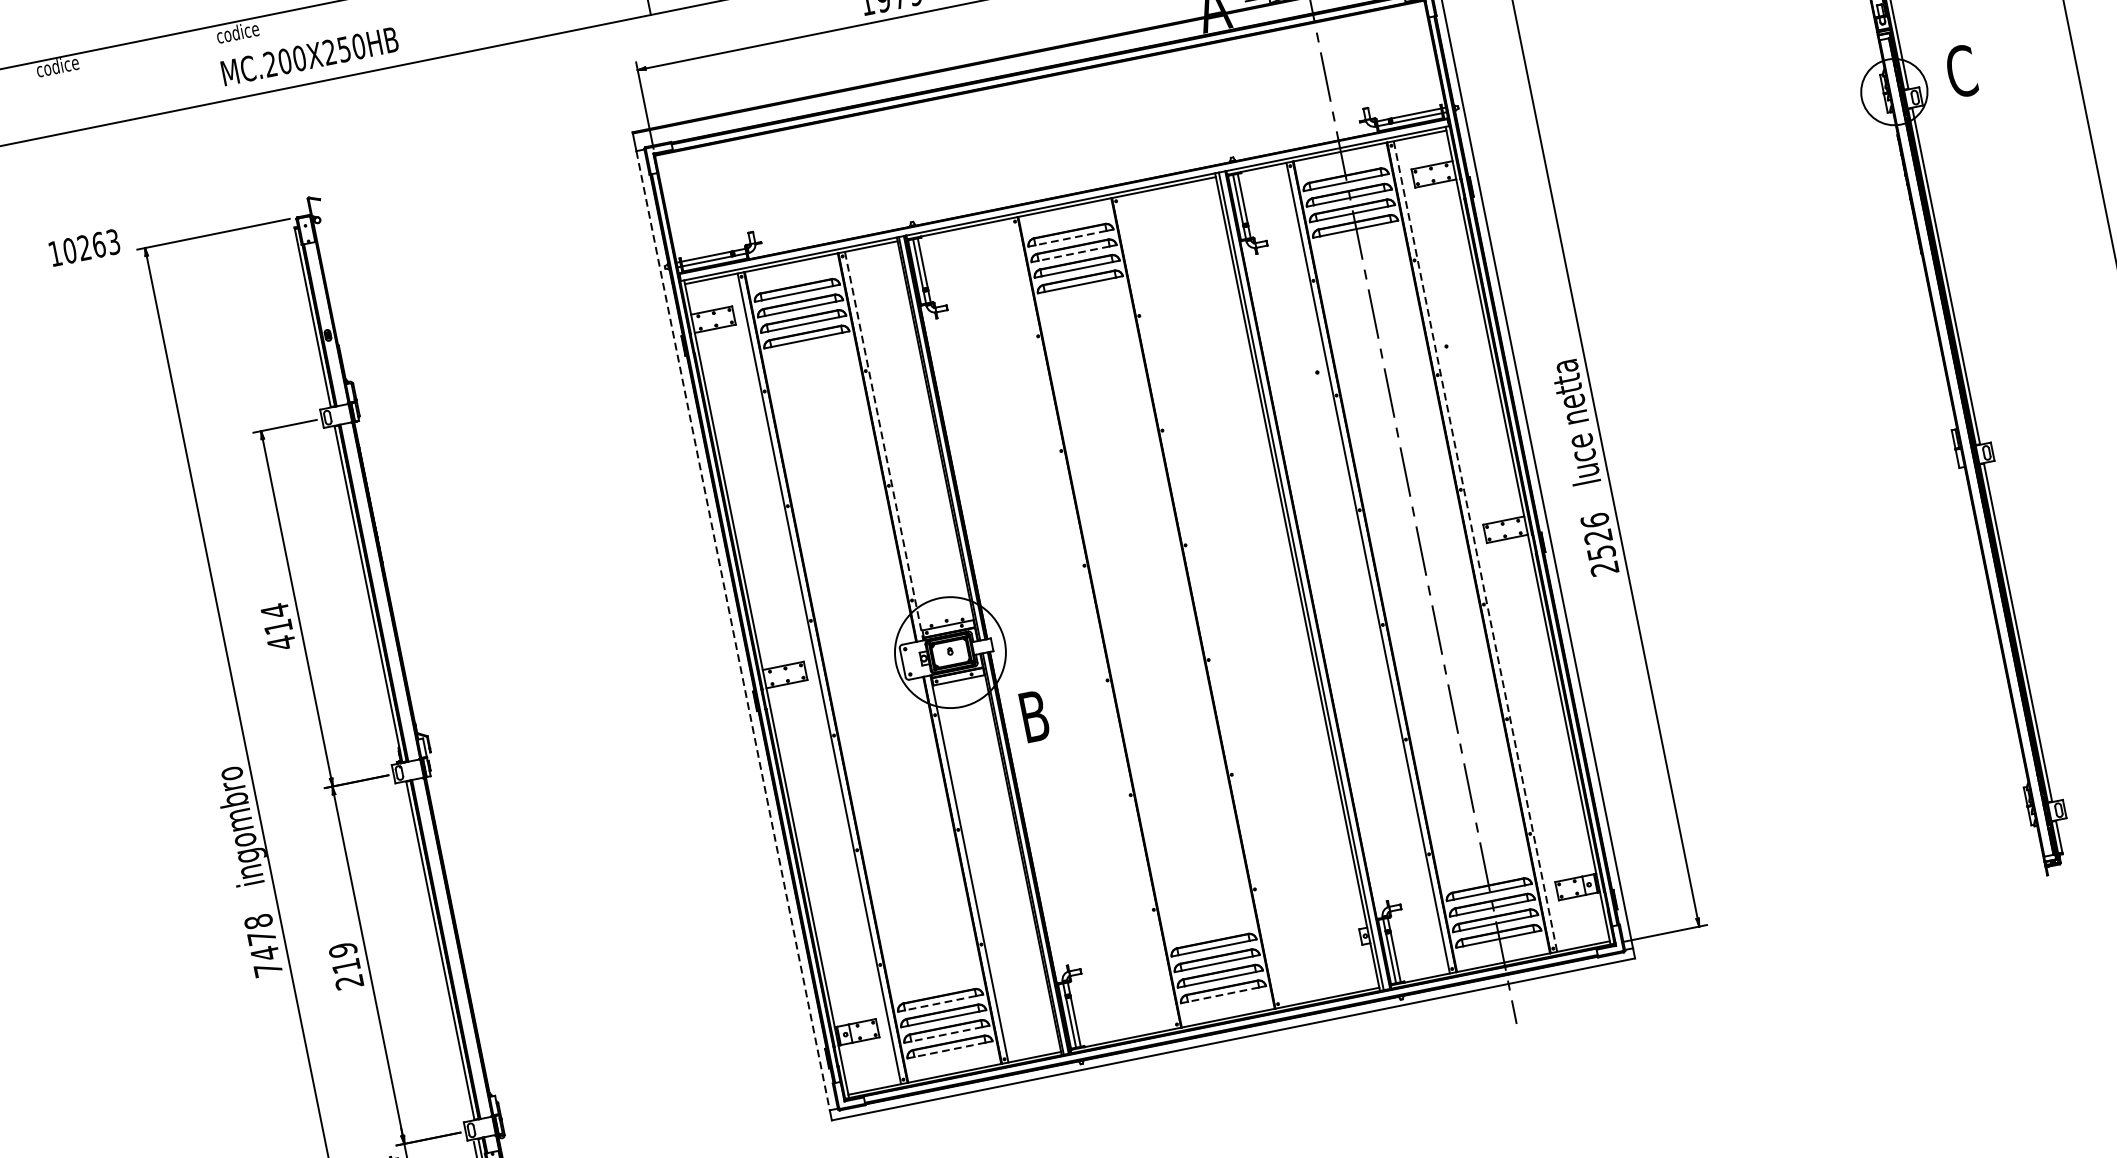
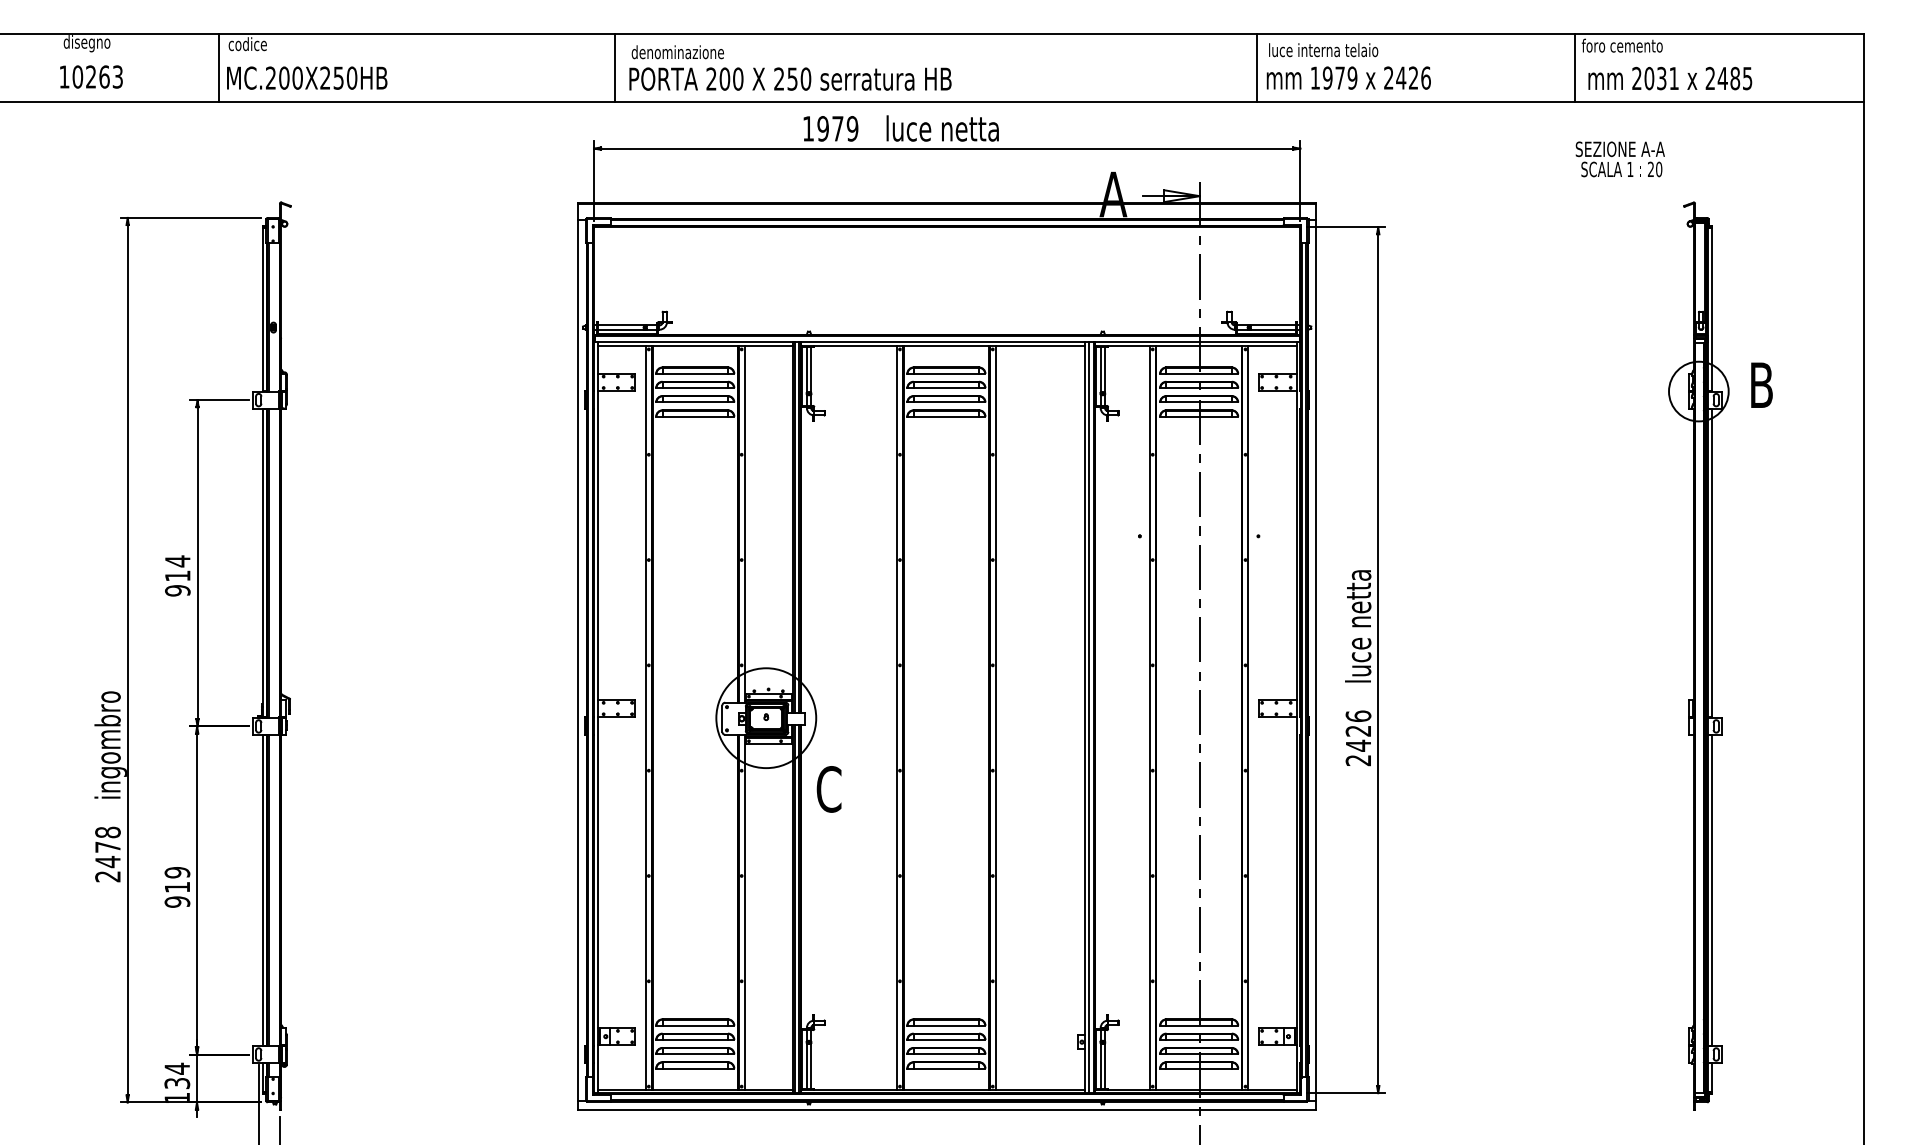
line: (211, 65) -> (218, 68), added
text: (63, 66) -> (87, 43), codice -> disegno
text: (1961, 70) -> (1761, 384), C -> B
line: (1071, 237) -> (946, 373), dashed -> solid
text: (84, 247) -> (91, 76), moved
line: (1074, 253) -> (946, 388), dashed -> solid
line: (884, 446) -> (744, 524), dashed -> solid
line: (1475, 547) -> (1248, 718), dashed -> solid
text: (1601, 552) -> (1358, 745), 2526 -> 2426
line: (1199, 601) -> (995, 717), added
line: (1093, 623) -> (897, 717), added
line: (733, 631) -> (578, 660), dashed -> solid
text: (281, 642) -> (177, 590), 414 -> 914
text: (1033, 716) -> (828, 789), B -> C
text: (267, 969) -> (107, 876), 7478 -> 2478
text: (349, 981) -> (177, 901), 219 -> 919
line: (1223, 994) -> (946, 1068), dashed -> solid
line: (940, 1002) -> (695, 1025), dashed -> solid
line: (947, 1034) -> (695, 1054), dashed -> solid
line: (950, 1049) -> (695, 1068), dashed -> solid

